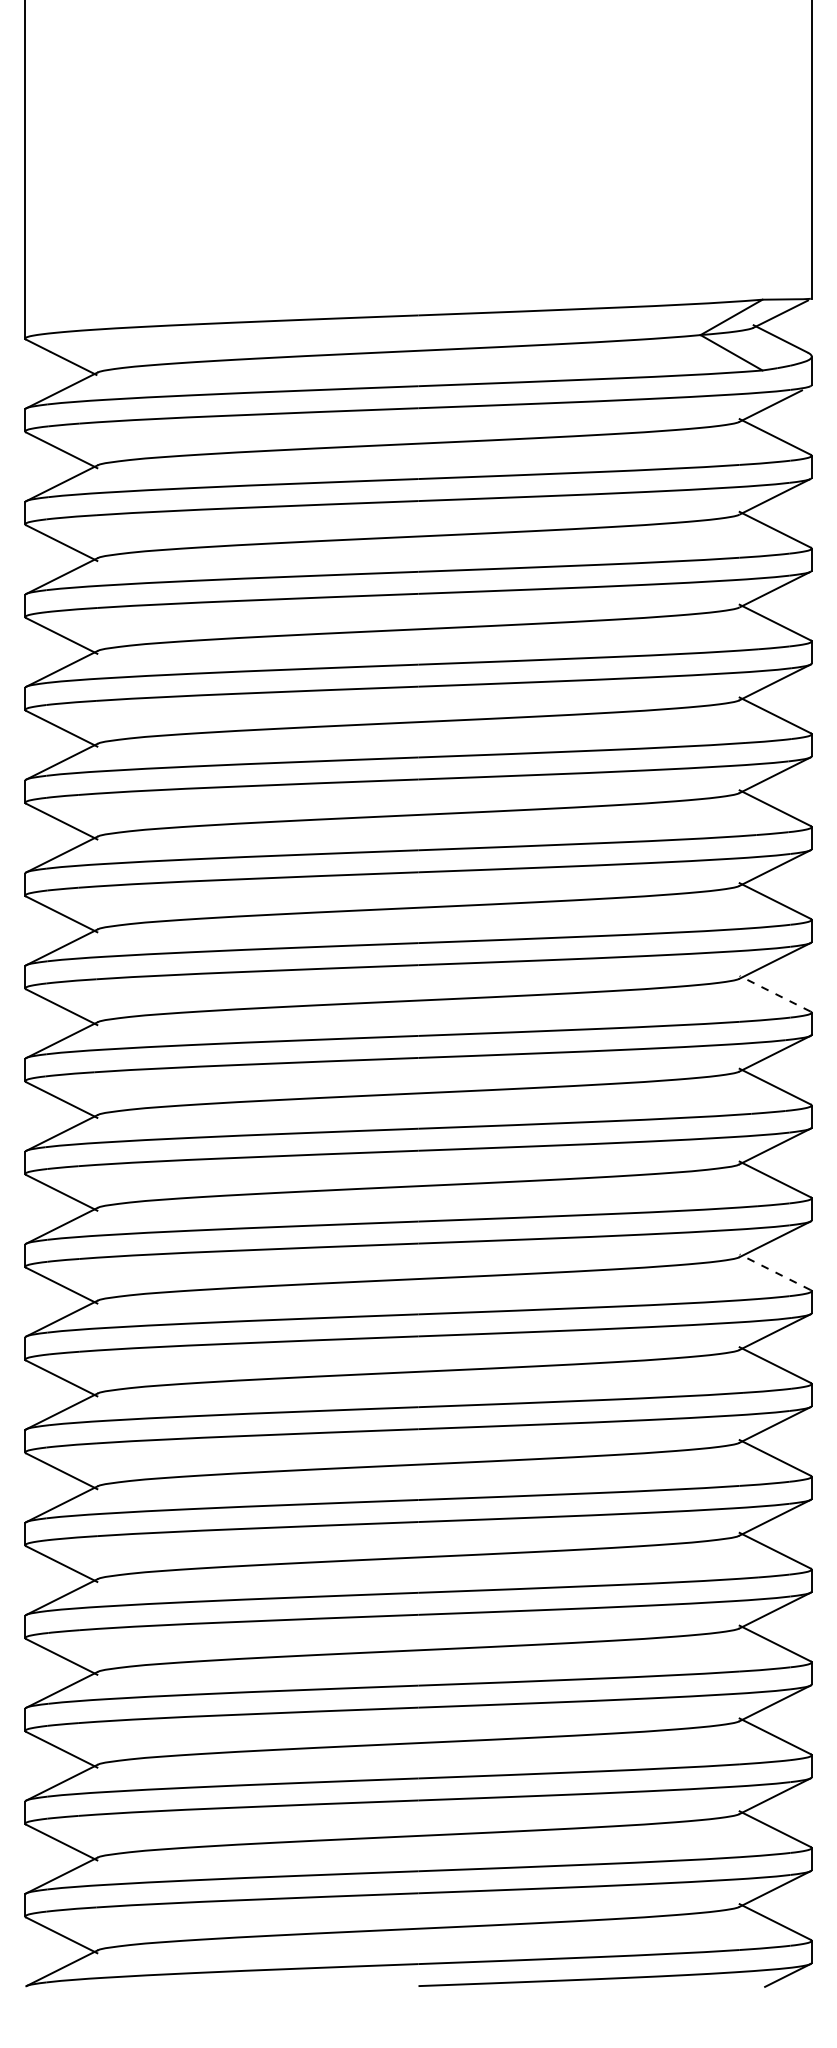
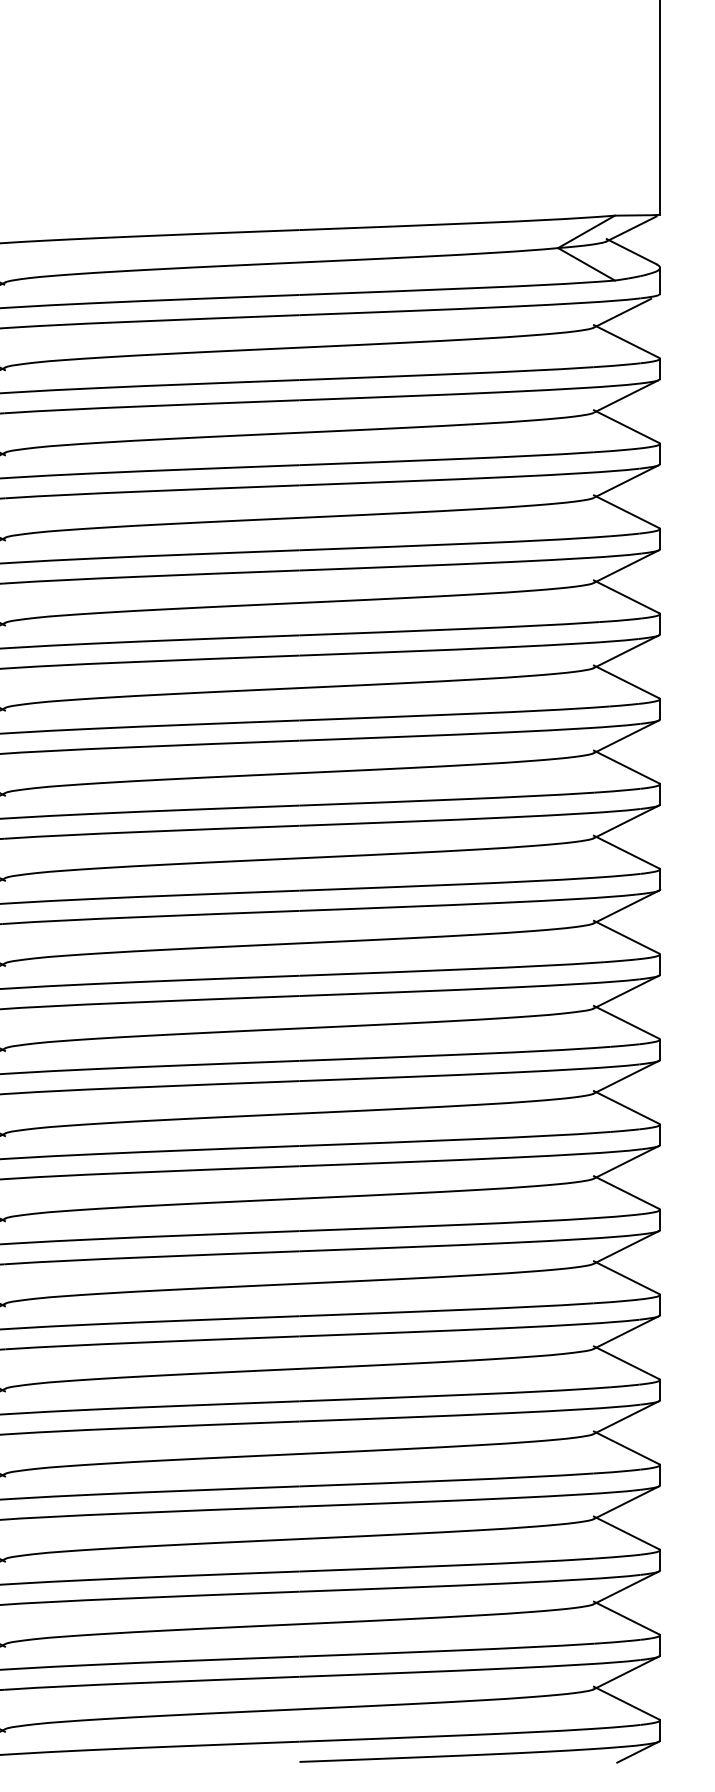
line: (775, 993) -> (626, 851), dashed -> solid
line: (775, 1272) -> (626, 1107), dashed -> solid

